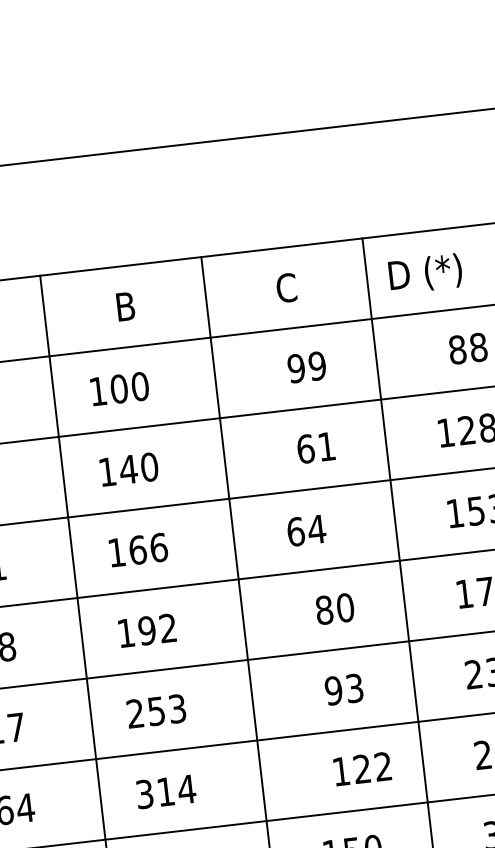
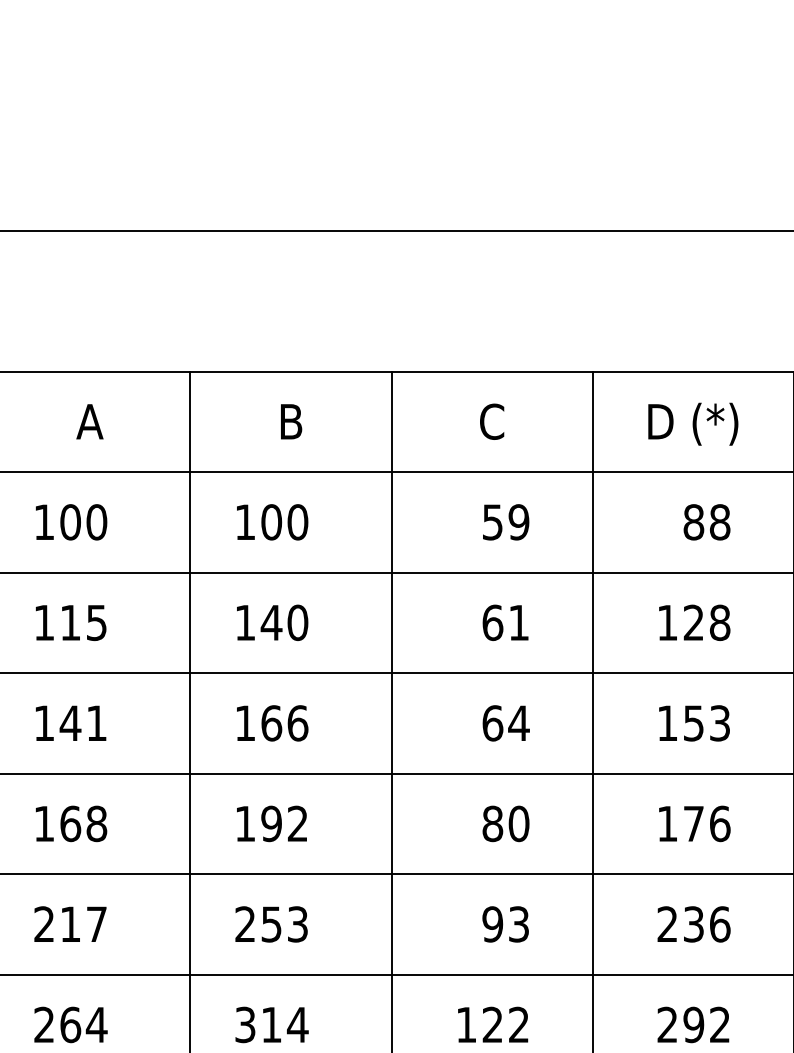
text: (425, 273) -> (693, 423), moved
text: (296, 368) -> (492, 522), 99 -> 59
text: (306, 530) -> (505, 723), moved
text: (362, 768) -> (493, 1024), moved

